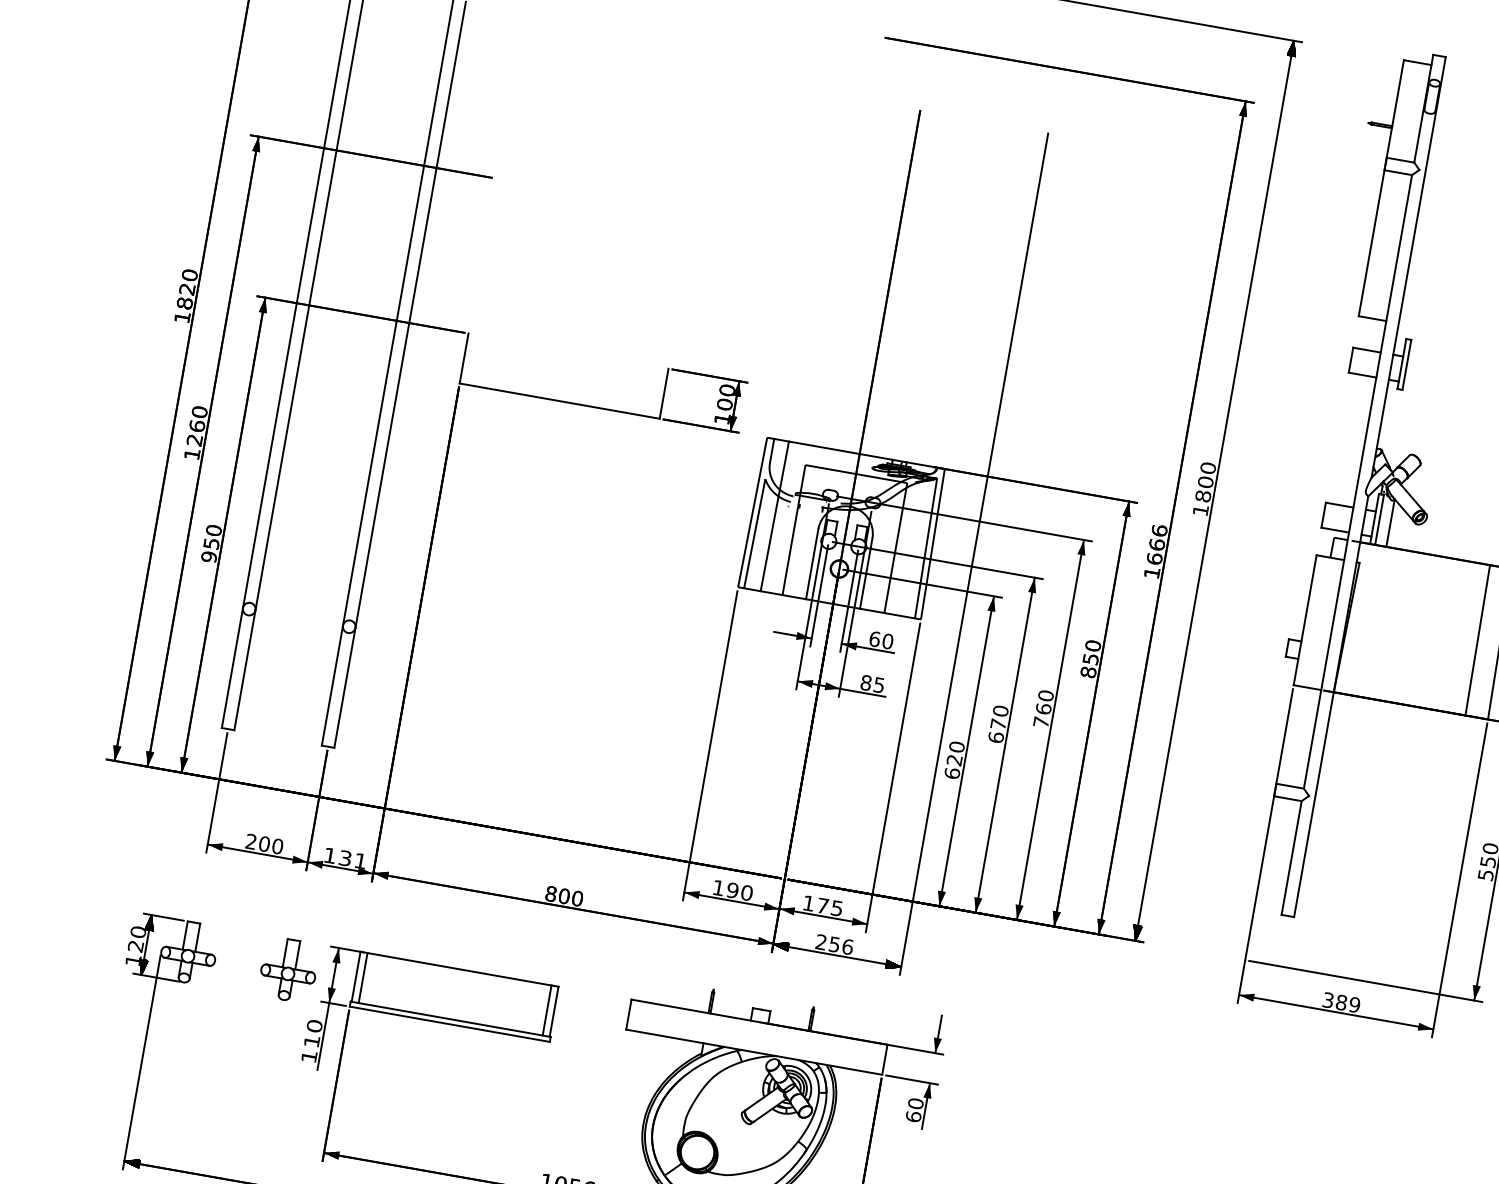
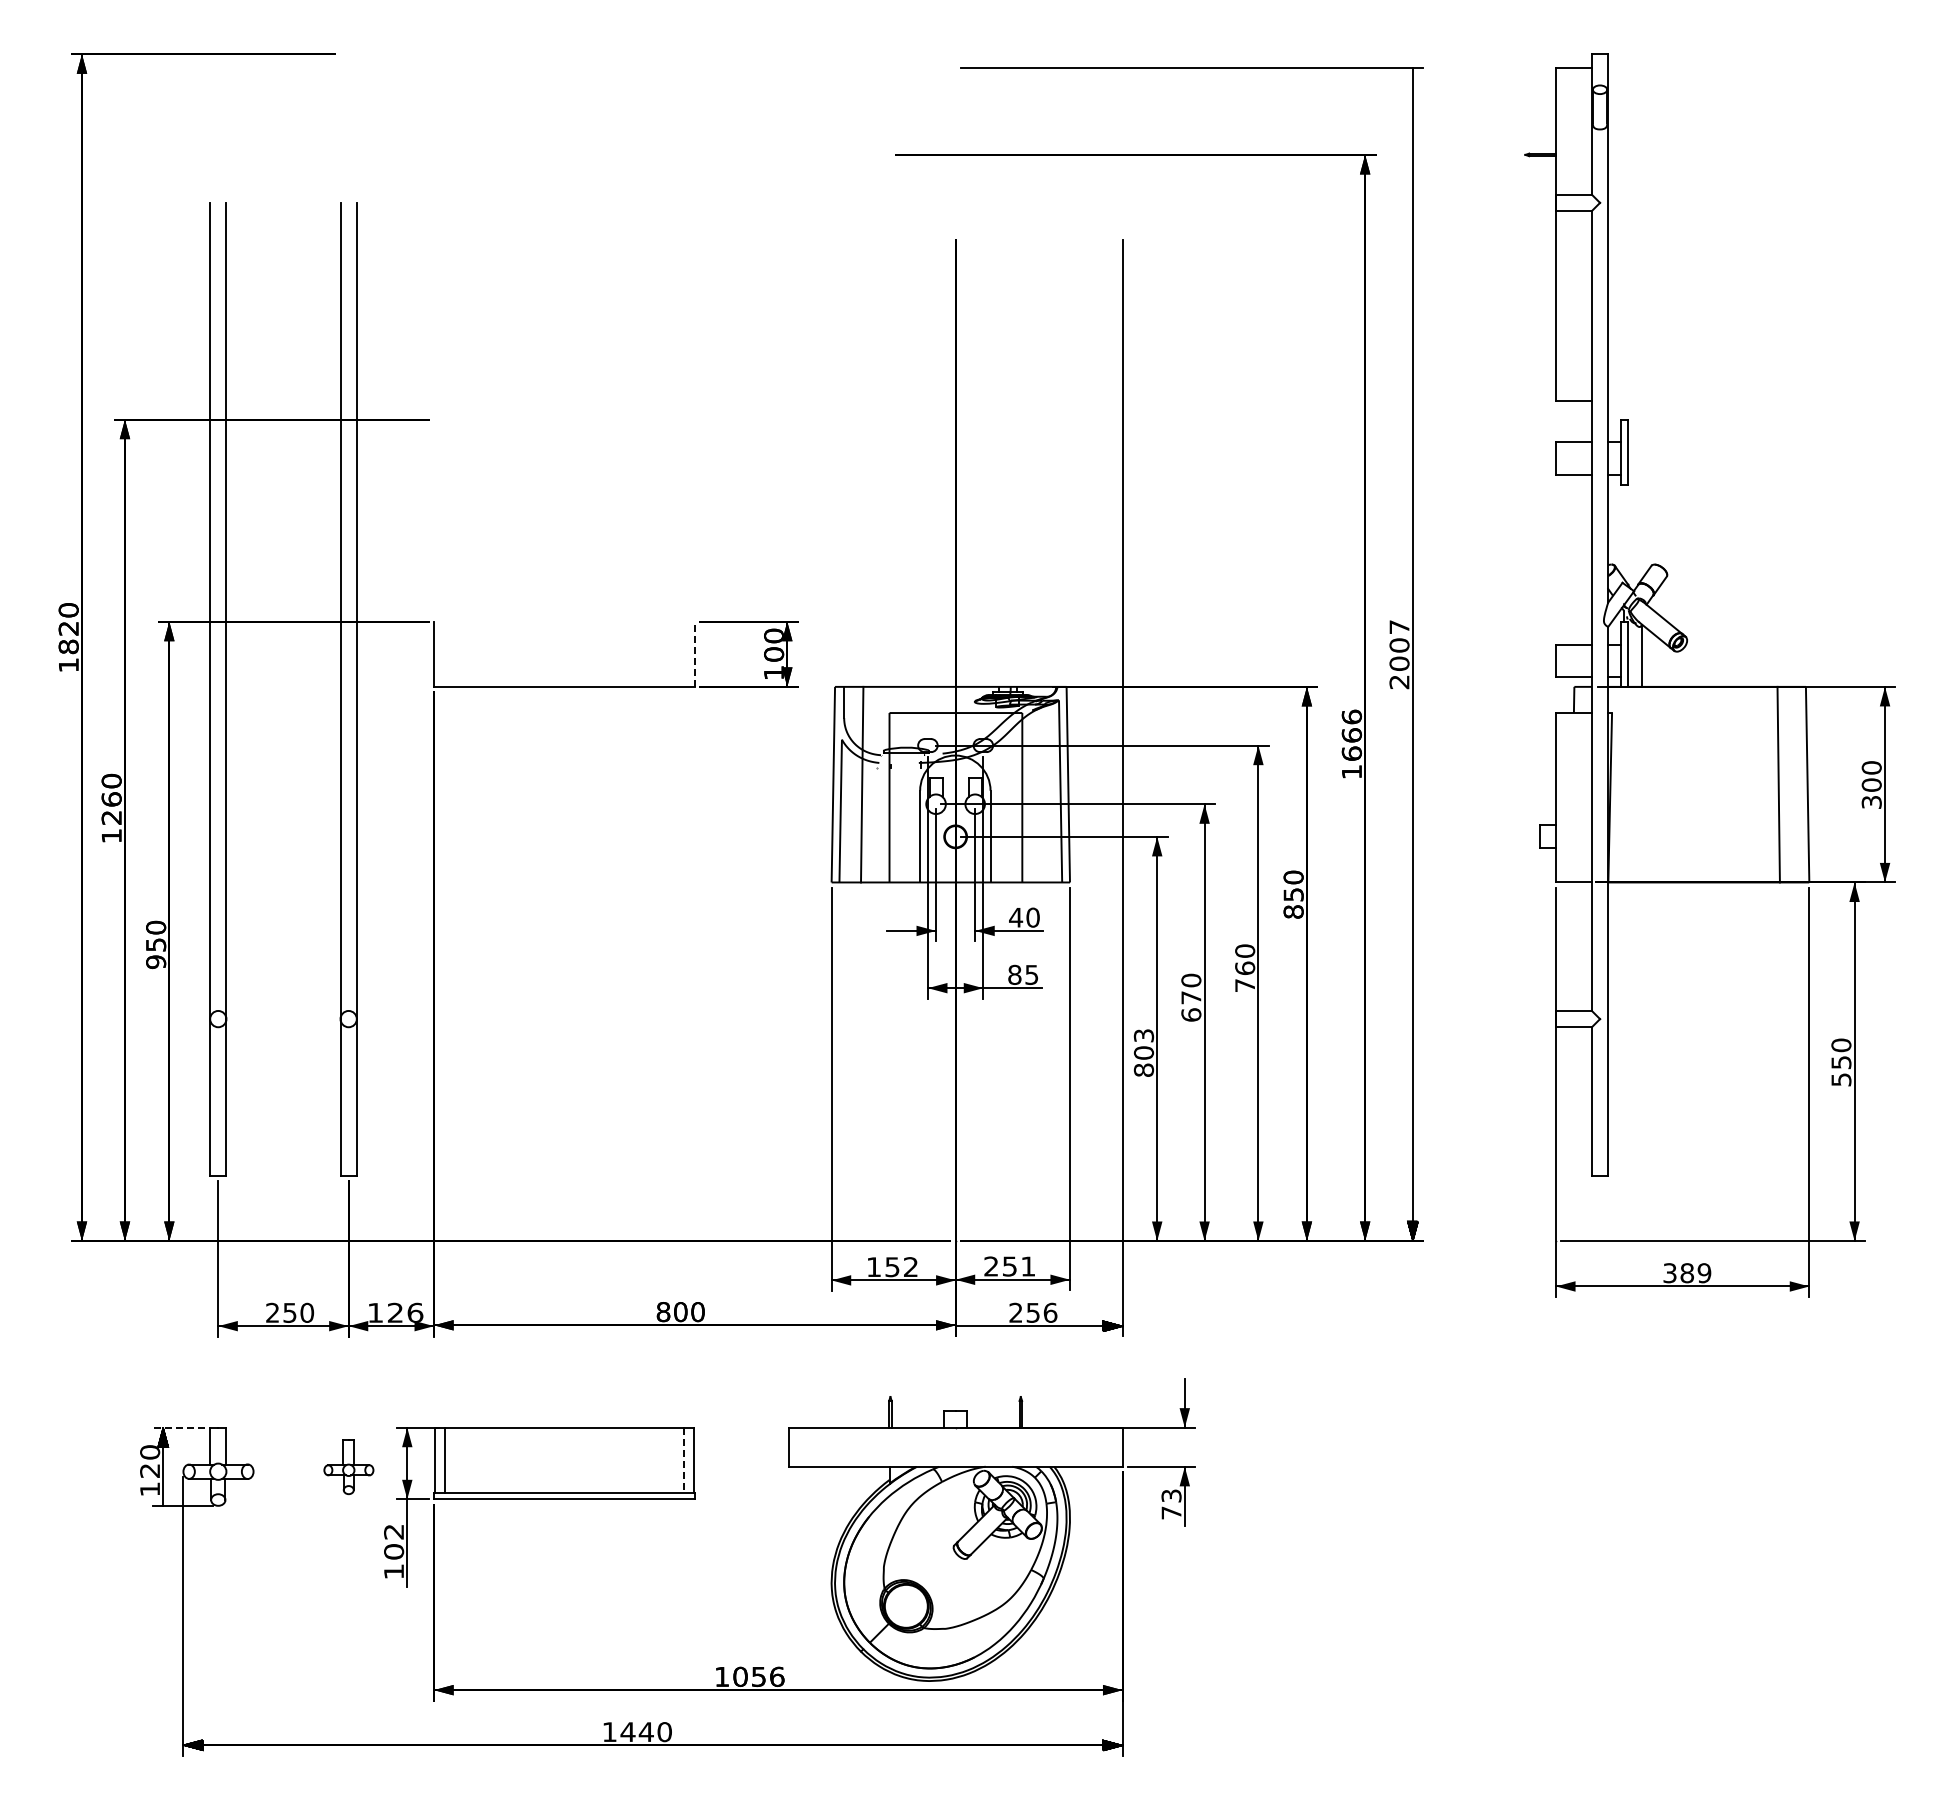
hatch: (1292, 48) -> (1412, 77), removed
line: (663, 393) -> (694, 654), solid -> dashed
text: (1204, 489) -> (1399, 654), 1800 -> 2007
text: (875, 639) -> (1016, 917), 60 -> 40
text: (954, 759) -> (1143, 1052), 620 -> 803
text: (264, 843) -> (289, 1312), 200 -> 250
text: (353, 859) -> (405, 1312), 131 -> 126
text: (739, 892) -> (901, 1267), 190 -> 152
text: (822, 905) -> (1009, 1266), 175 -> 251
line: (163, 916) -> (178, 1427), solid -> dashed
hatch: (780, 945) -> (965, 1325), removed
hatch: (142, 967) -> (163, 1495), removed
part: (288, 969) -> (348, 1466), size x0.7
line: (547, 1010) -> (684, 1460), solid -> dashed
text: (313, 1033) -> (394, 1541), 110 -> 102
text: (914, 1110) -> (1171, 1504), 60 -> 73

